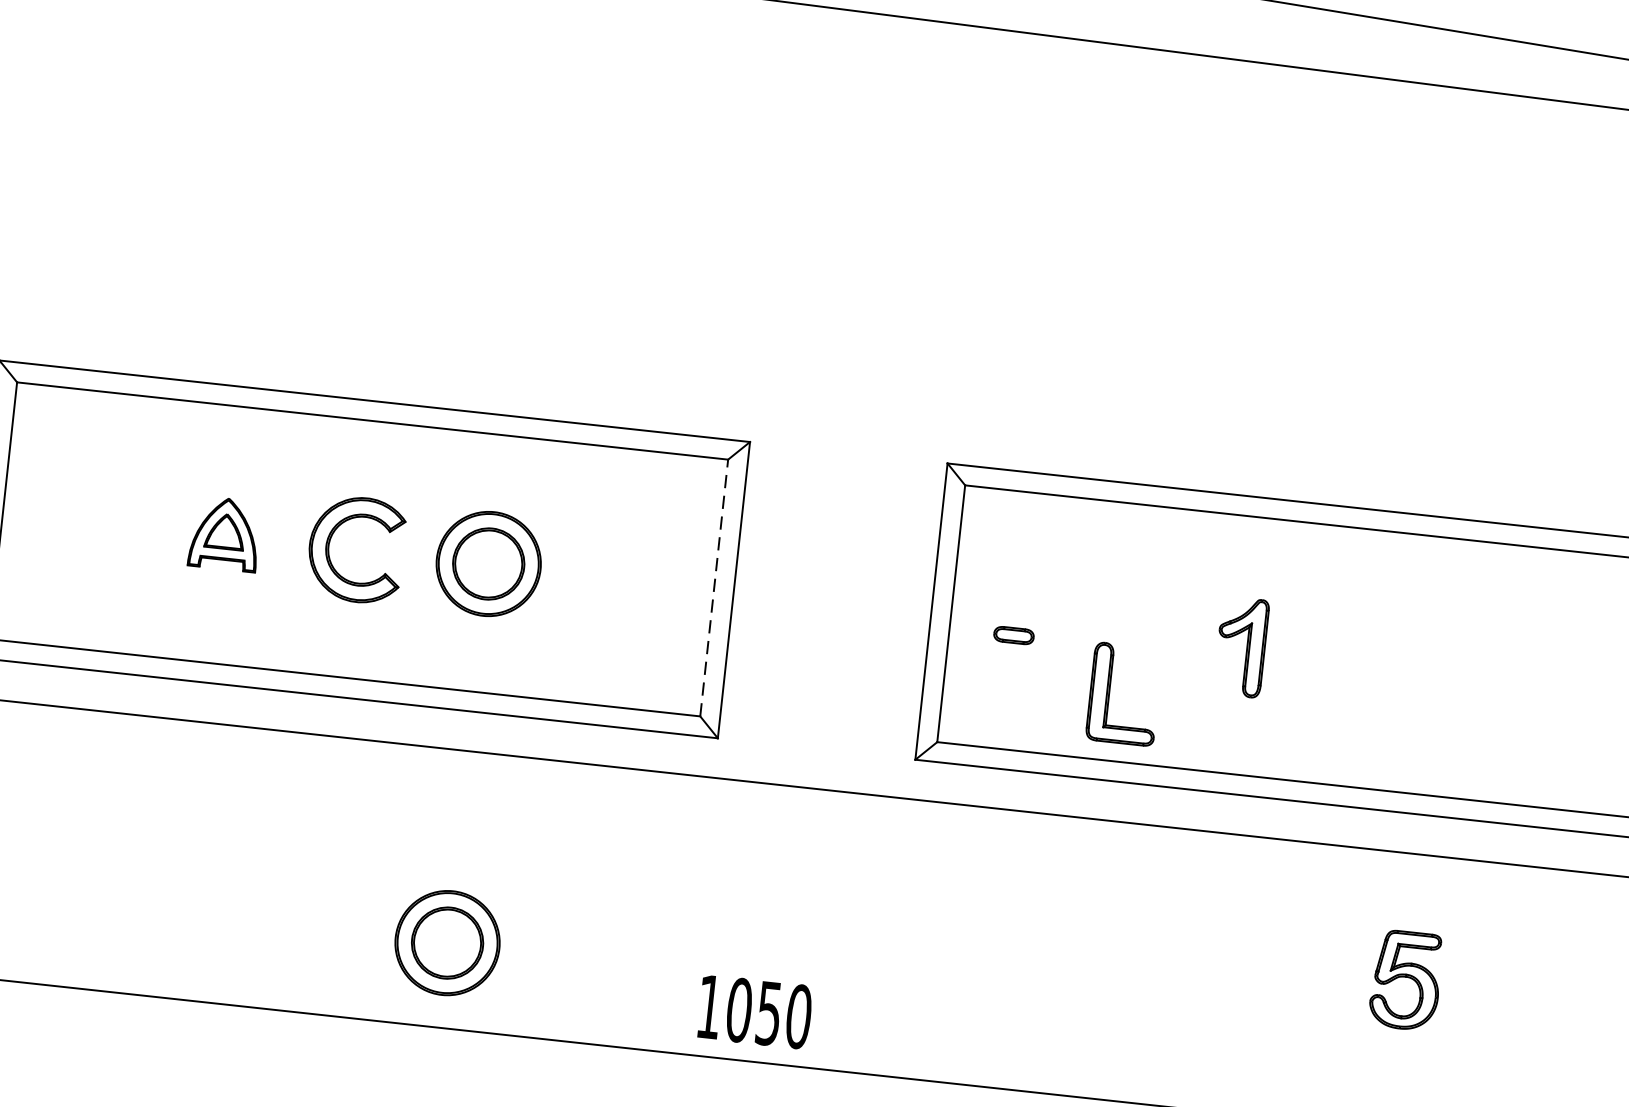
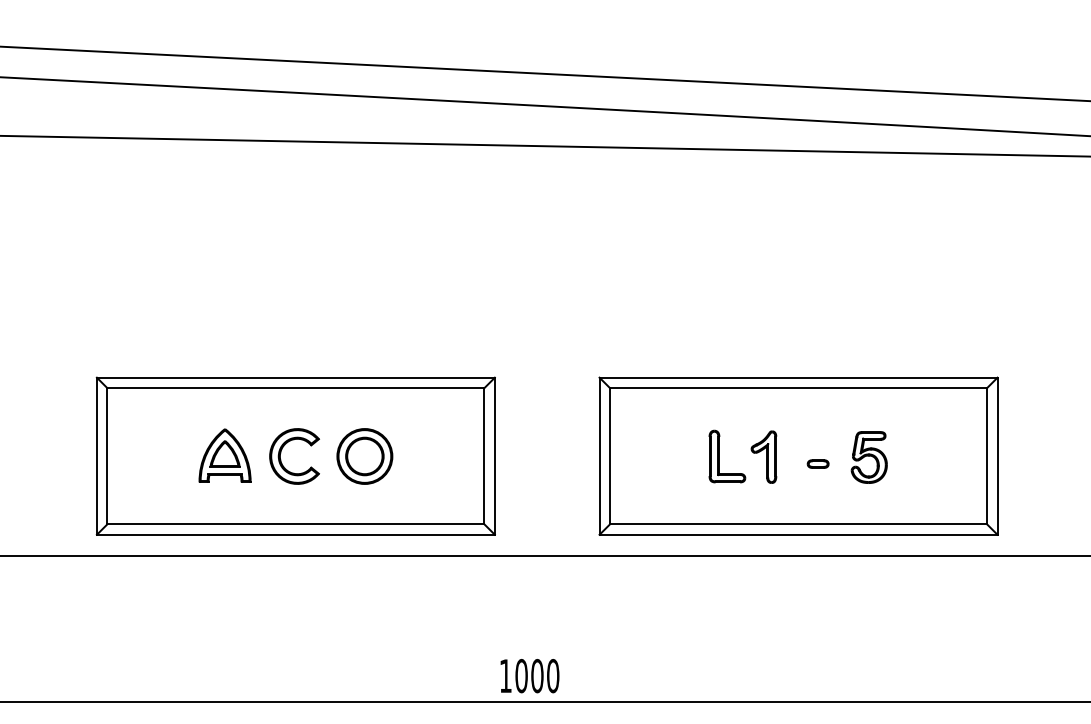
part: (224, 533) -> (224, 455), size x1.43
line: (714, 586) -> (484, 455), dashed -> solid
part: (1012, 634) -> (817, 463), moved
part: (1109, 692) -> (719, 456), moved
part: (446, 943) -> (364, 657), removed
part: (1404, 980) -> (868, 457), moved
text: (769, 1012) -> (537, 675), 1050 -> 1000

